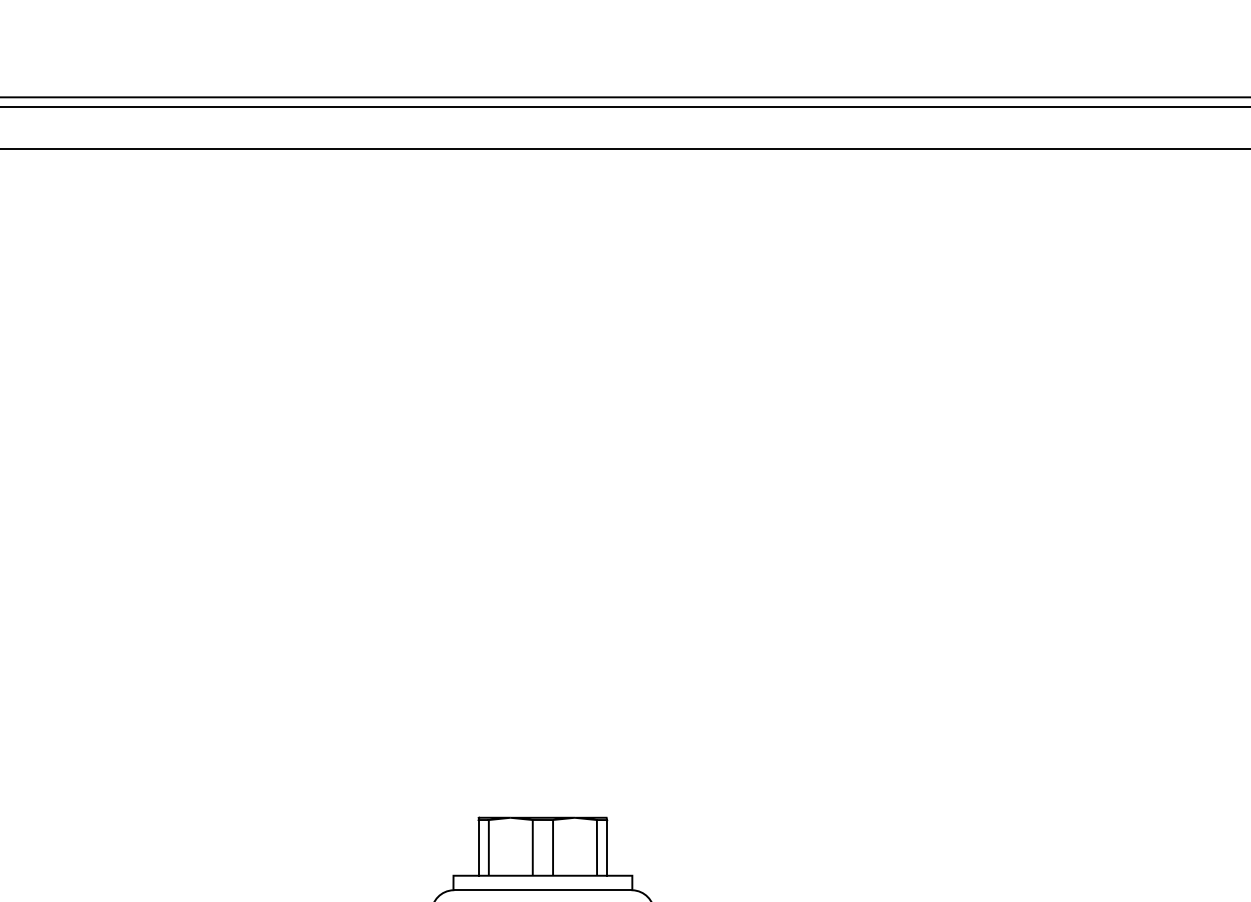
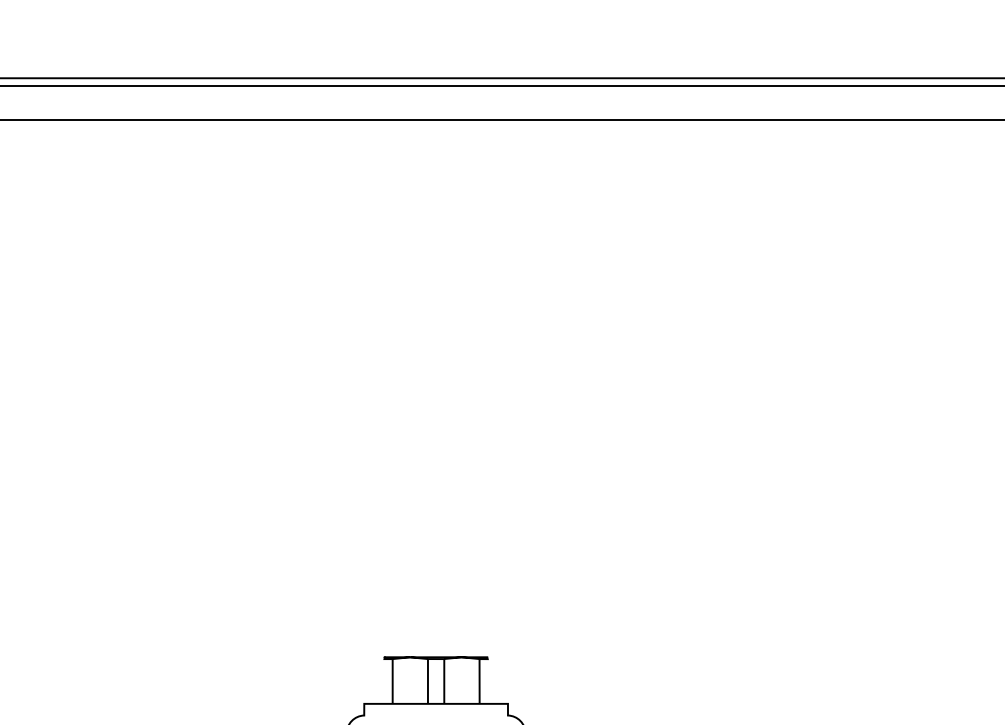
line: (478, 847) -> (384, 681), removed
line: (607, 847) -> (488, 681), removed
line: (542, 890) -> (435, 715), removed

